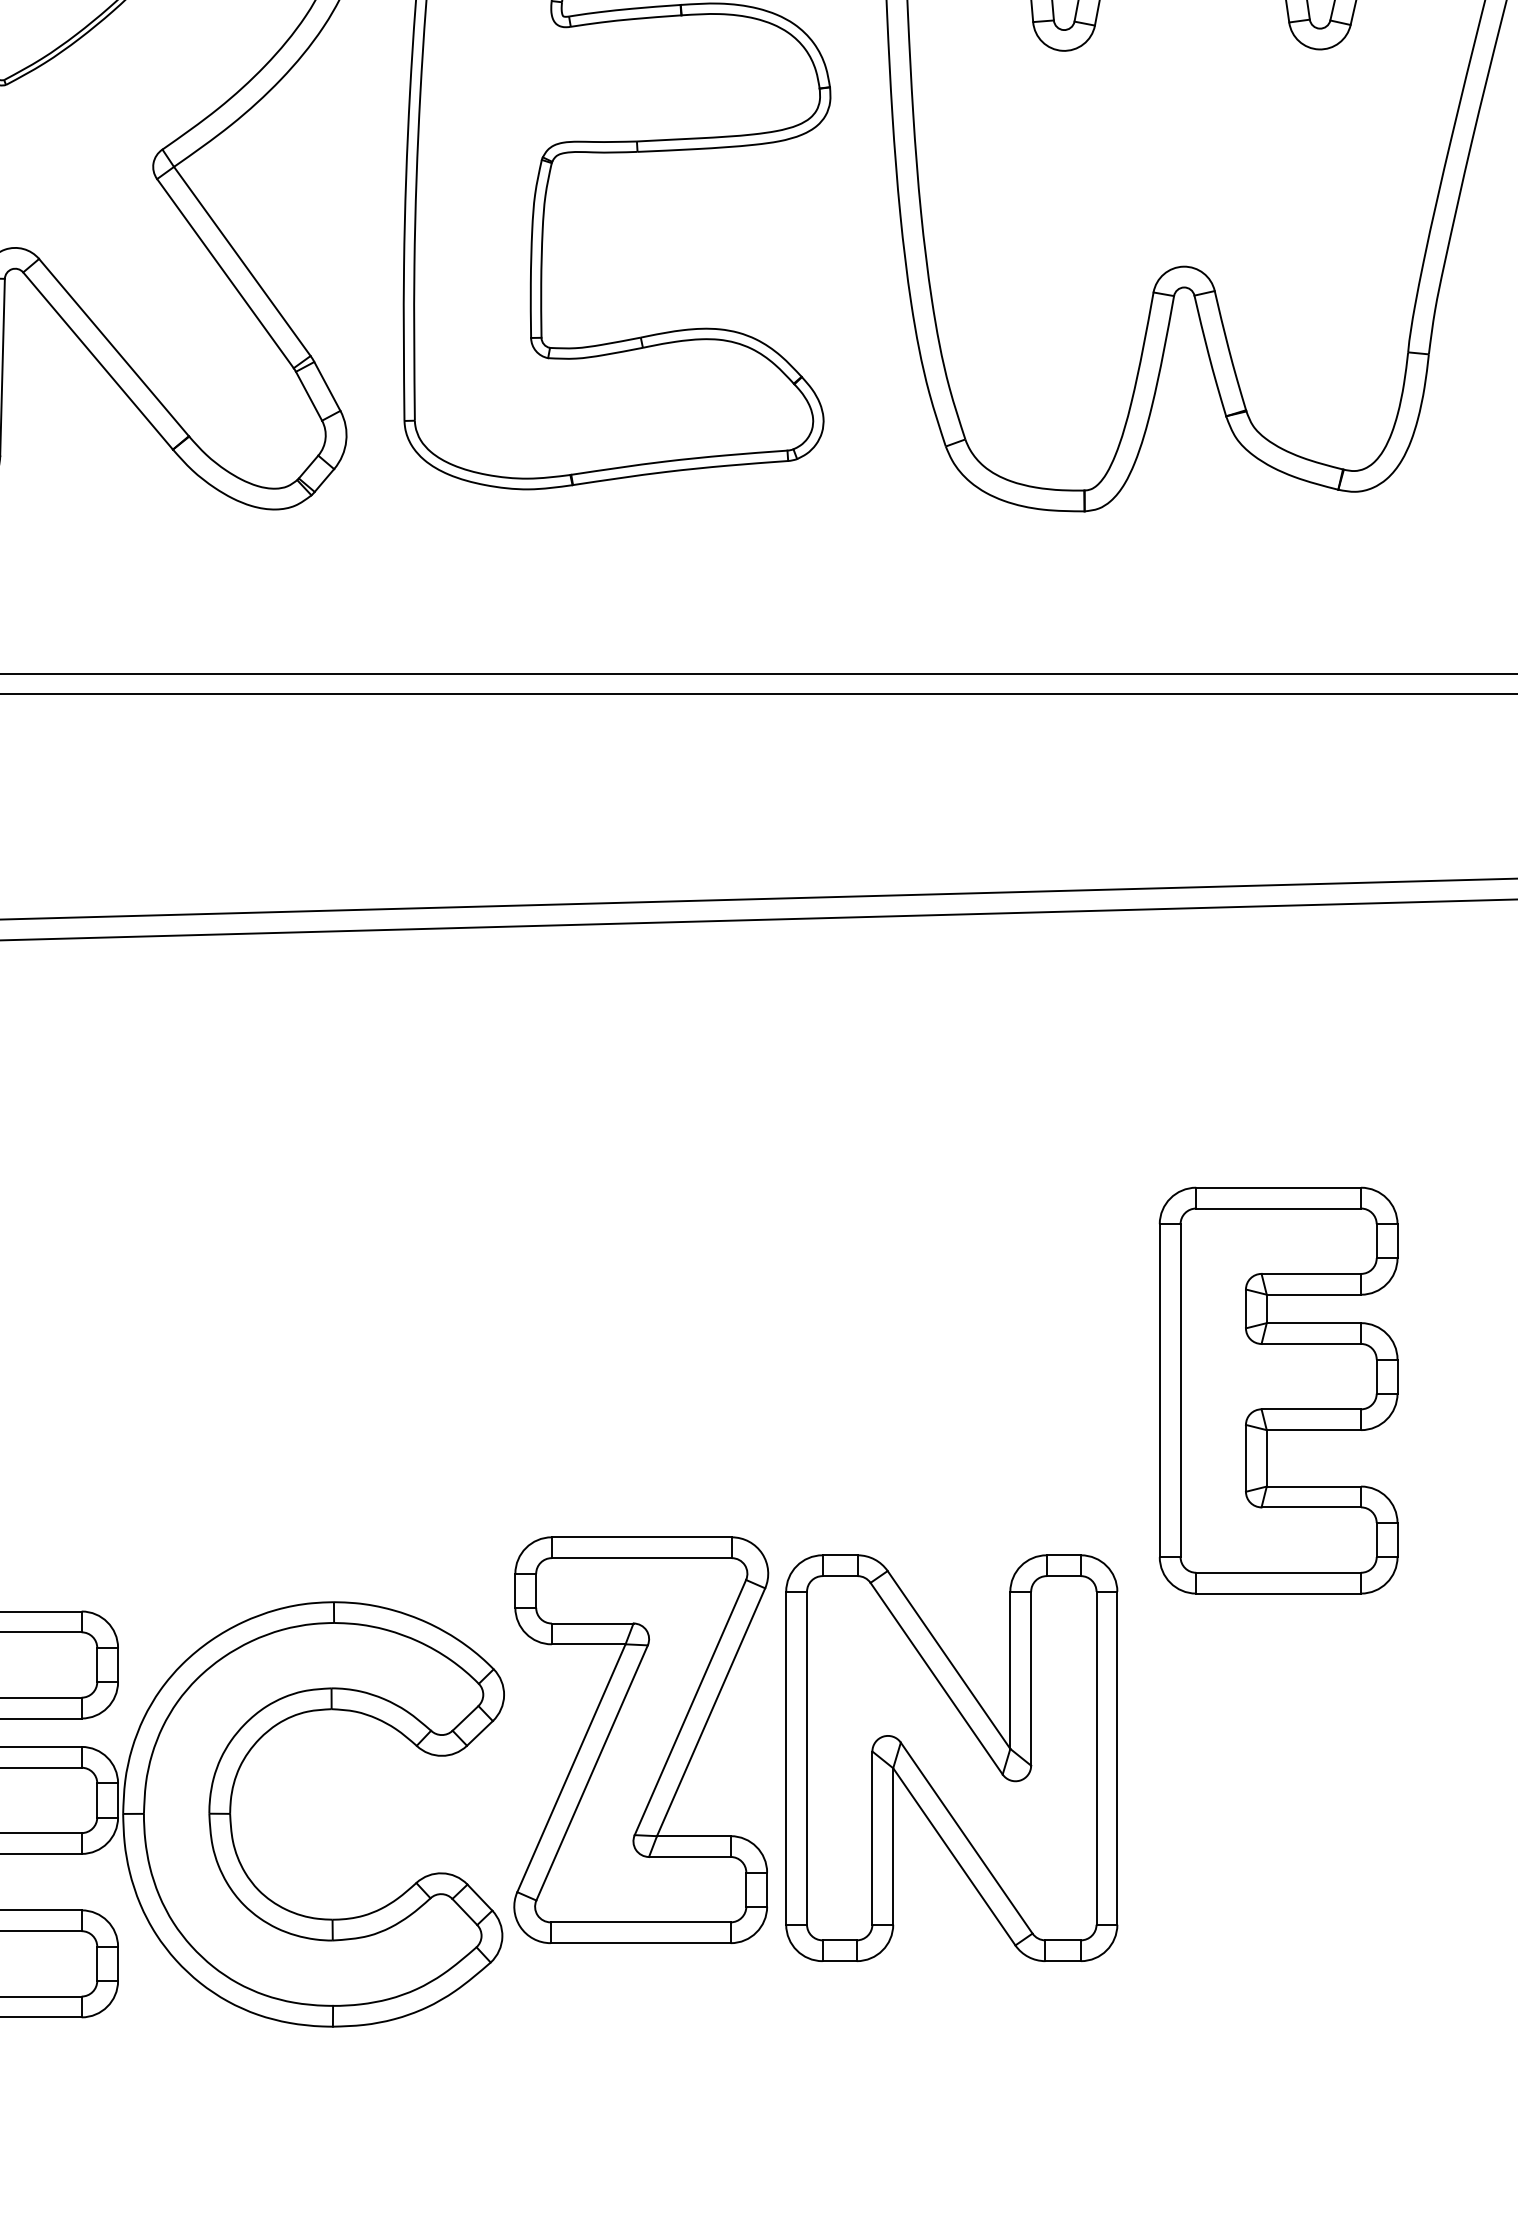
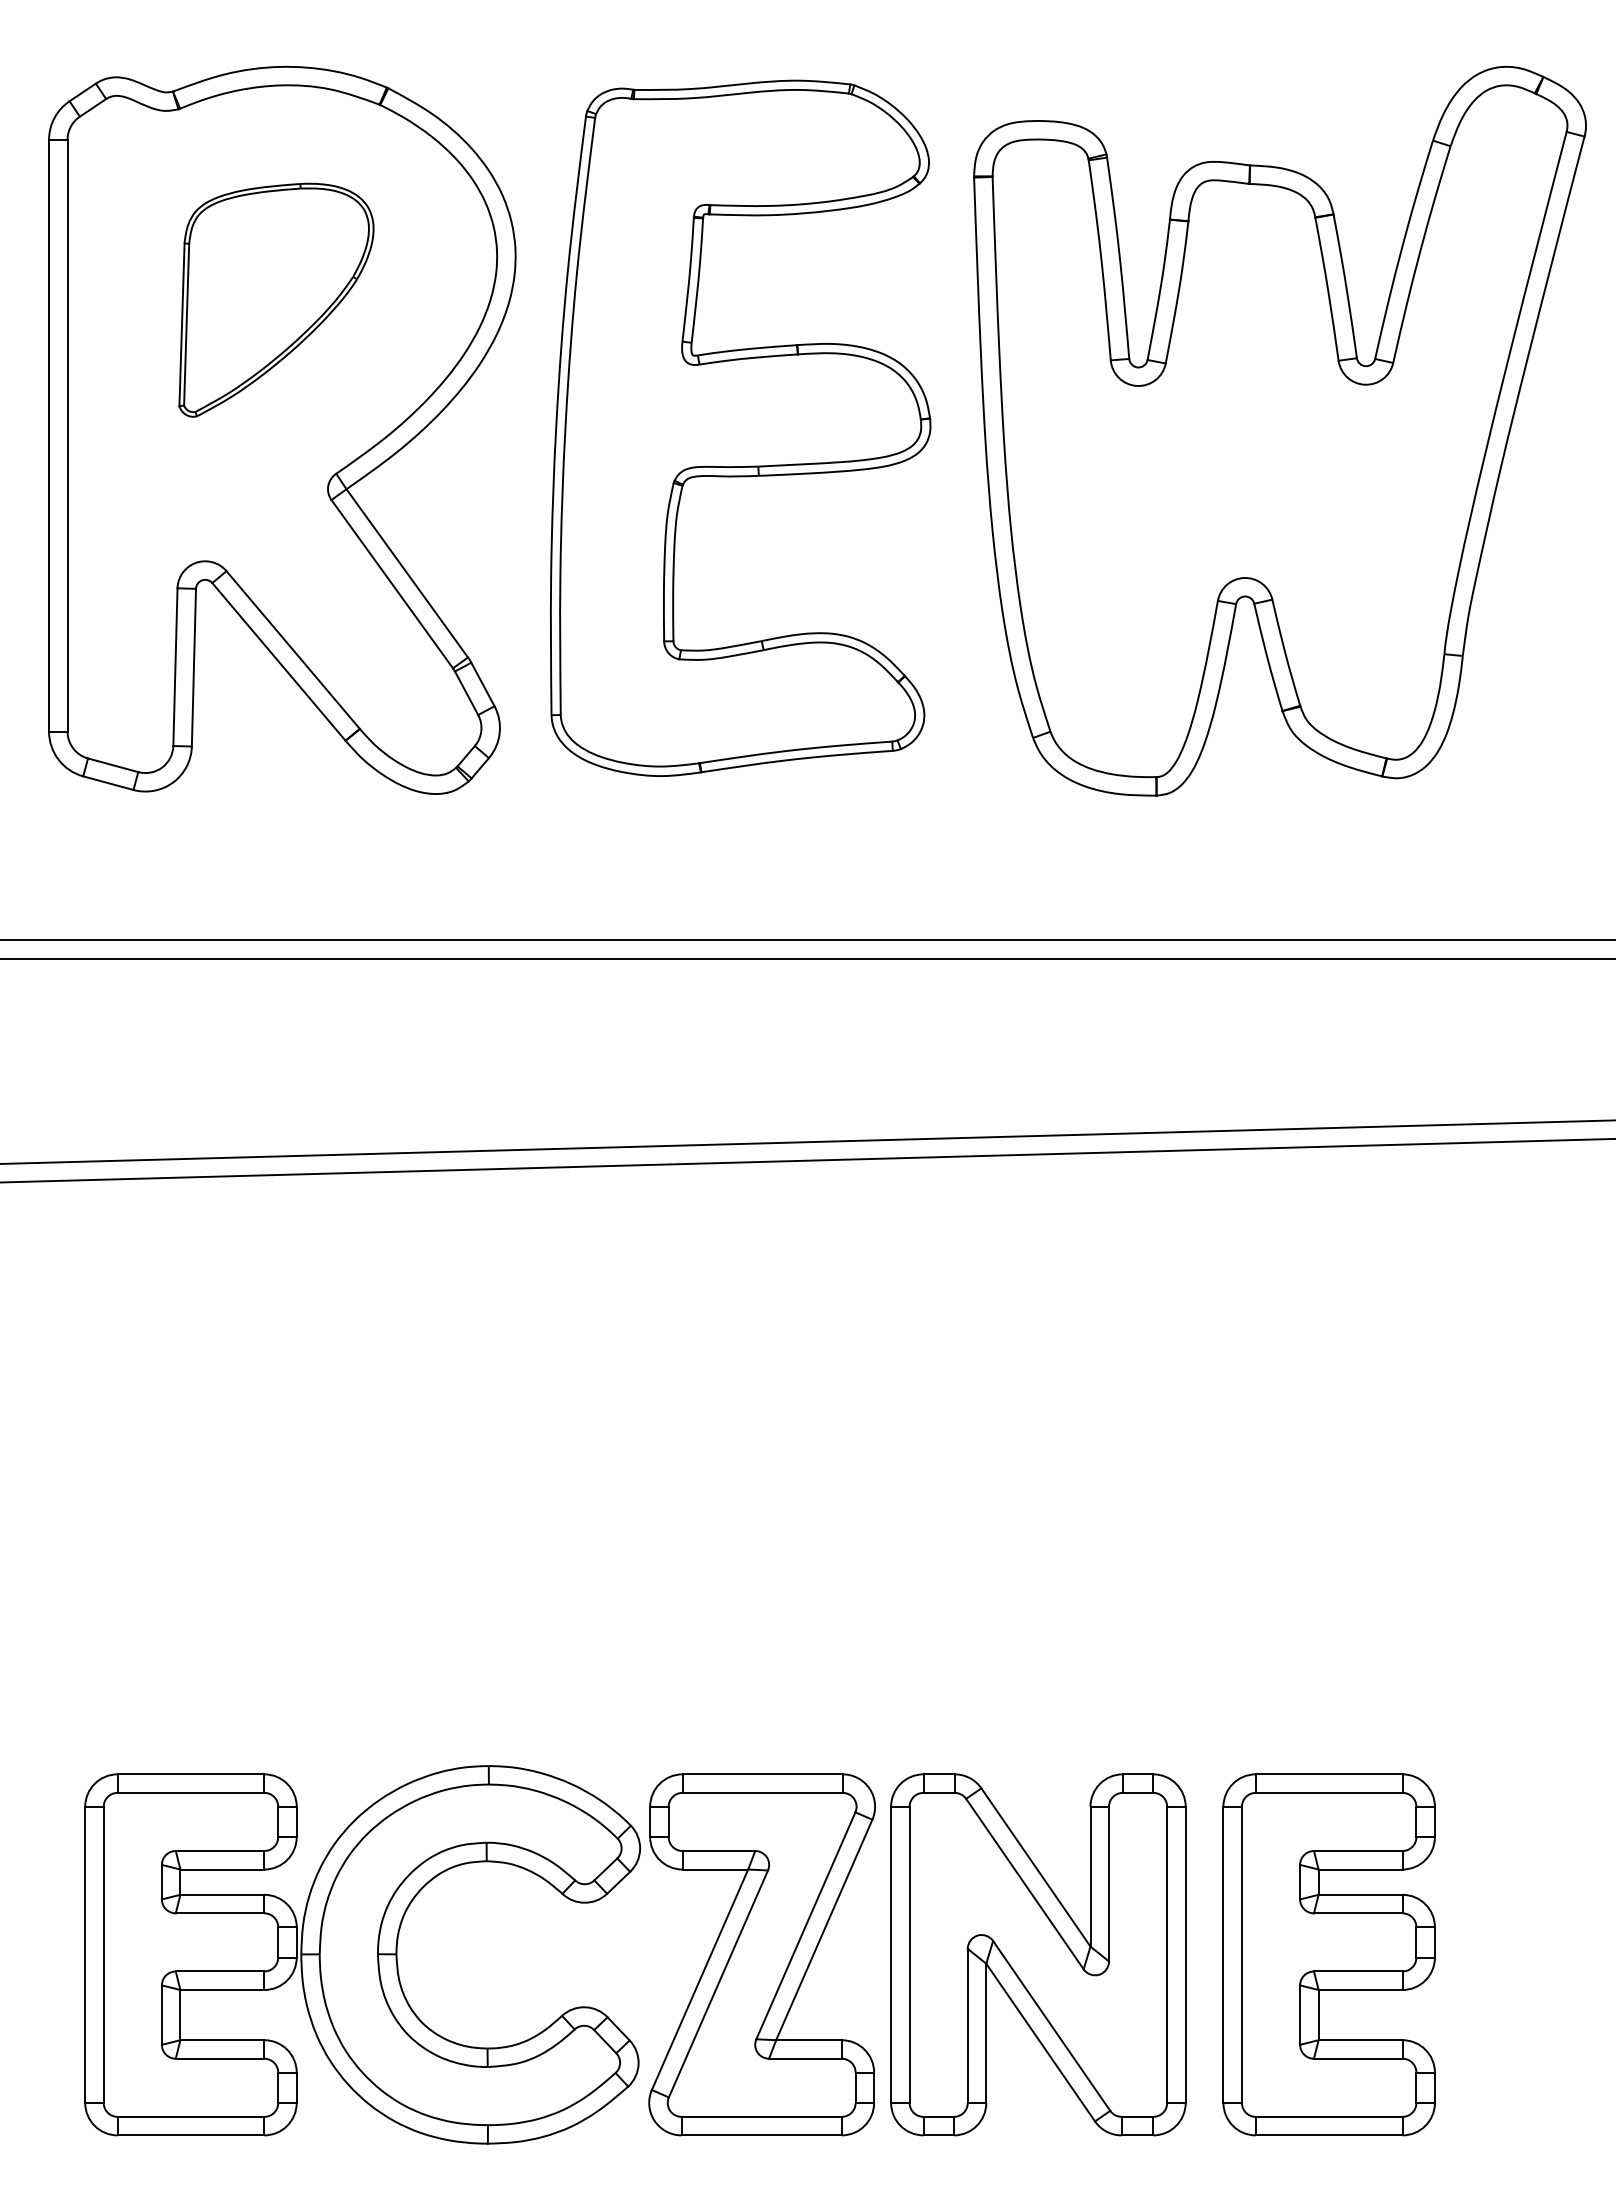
part: (1277, 1390) -> (1328, 1954), moved
part: (640, 1739) -> (761, 1954), moved
part: (951, 1757) -> (1038, 1954), moved

